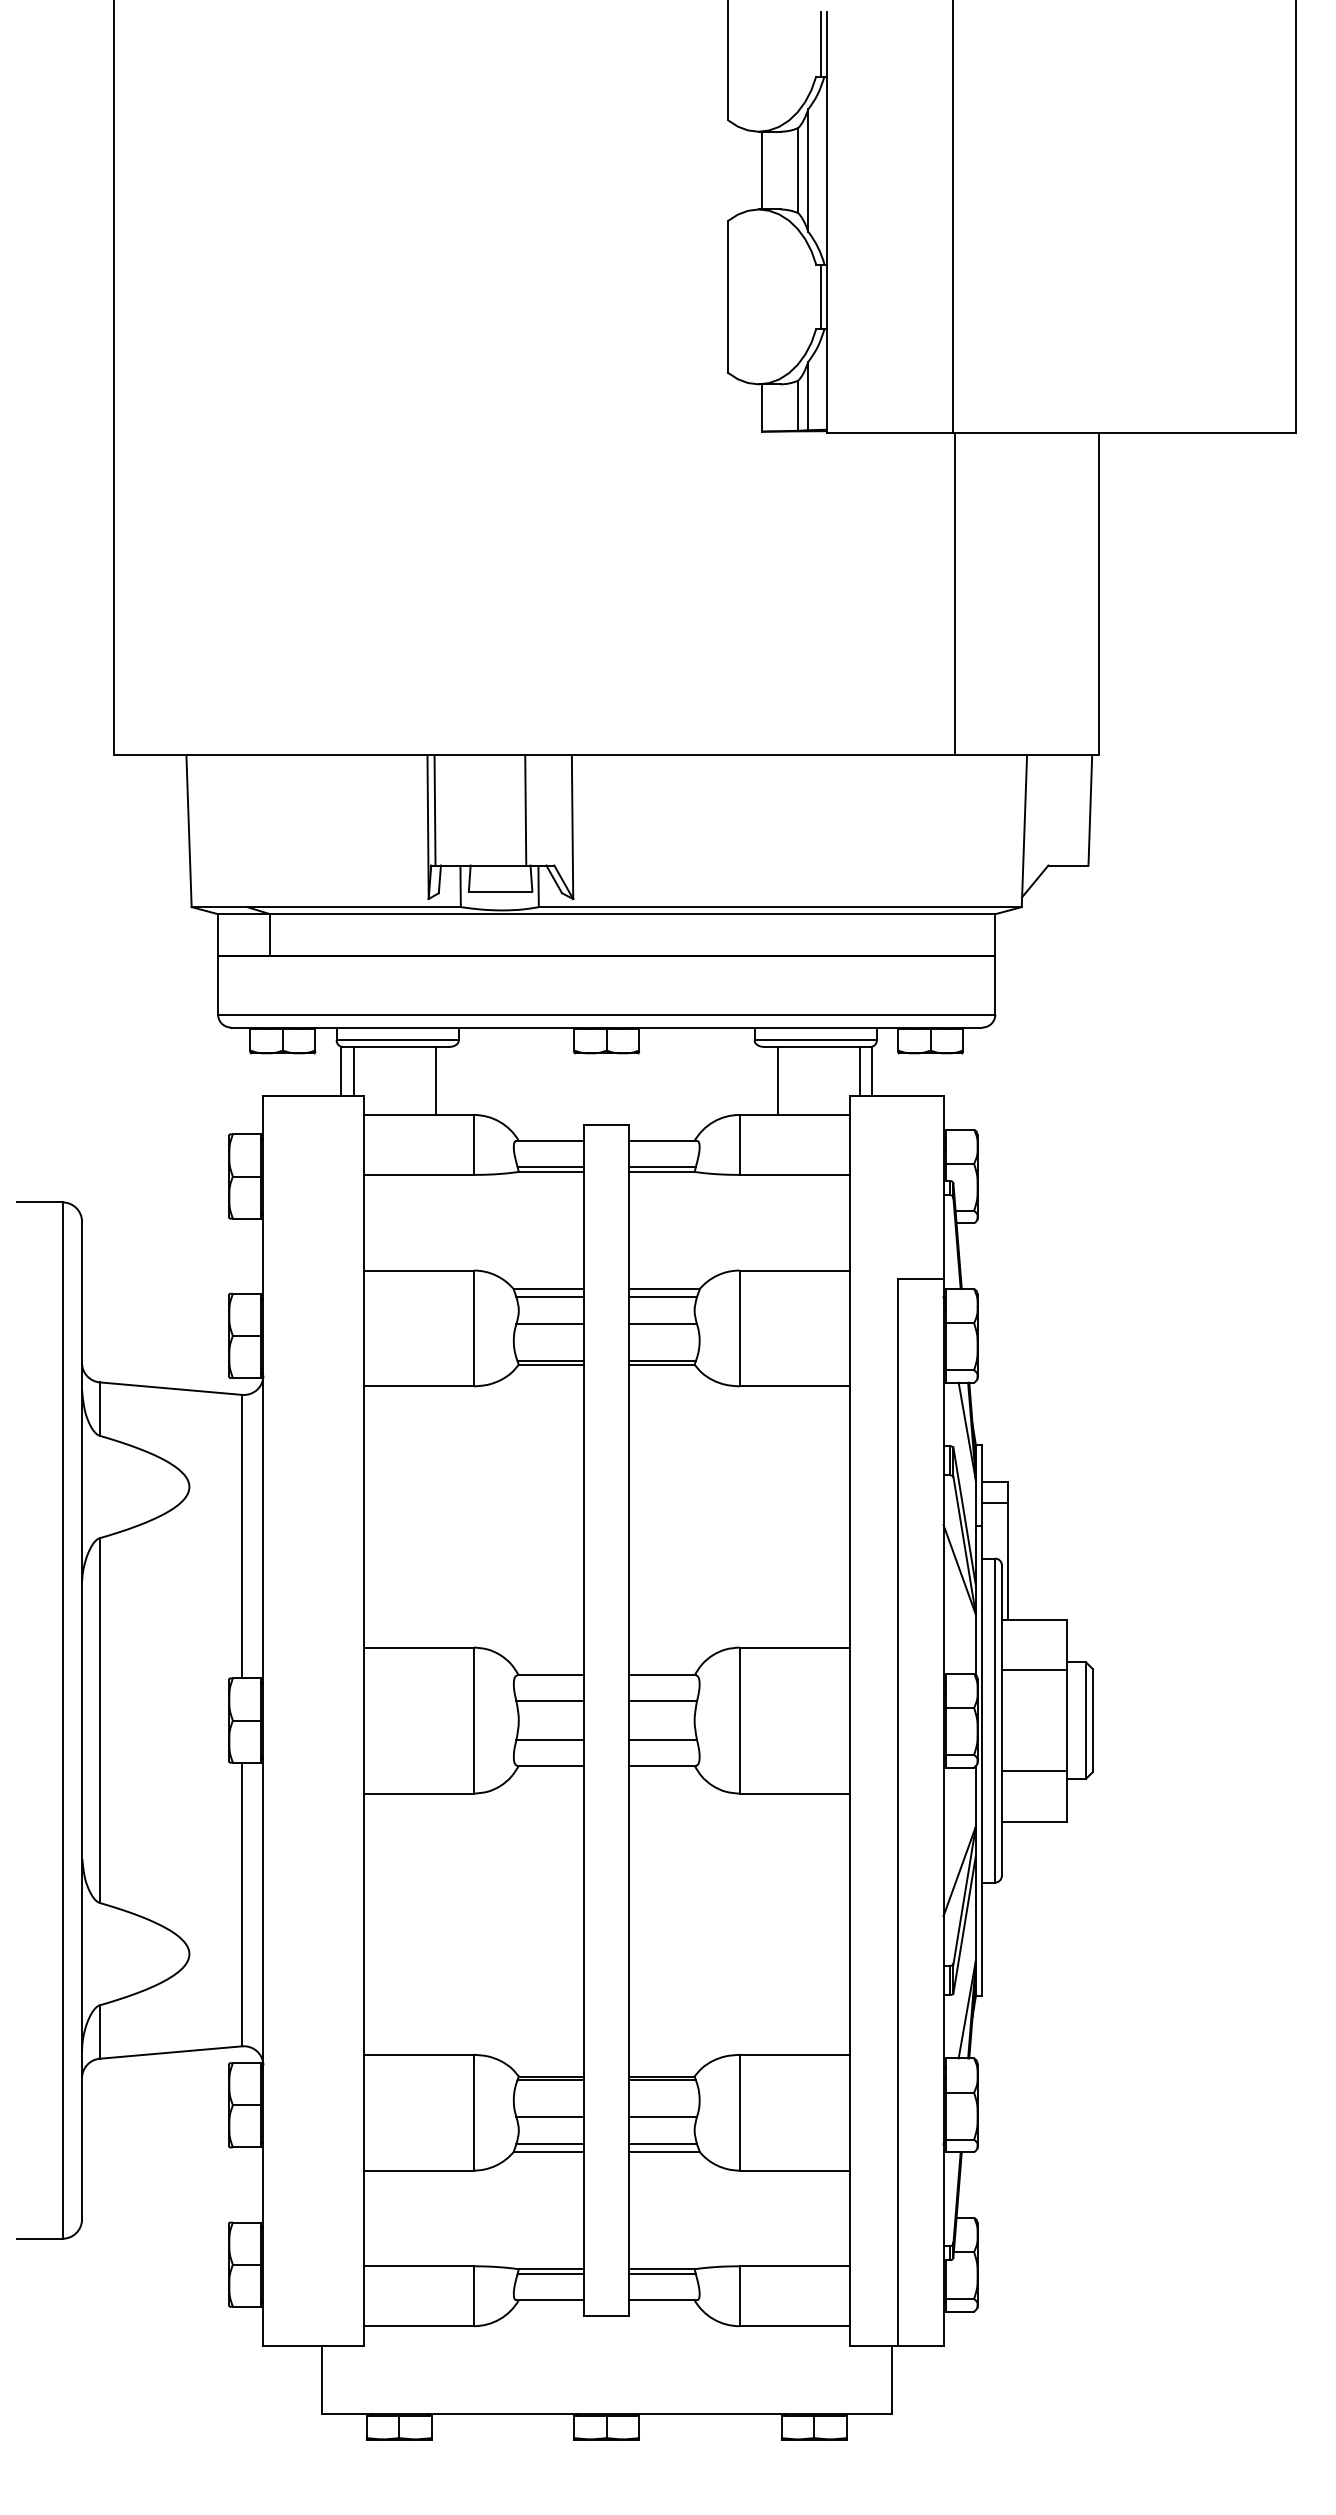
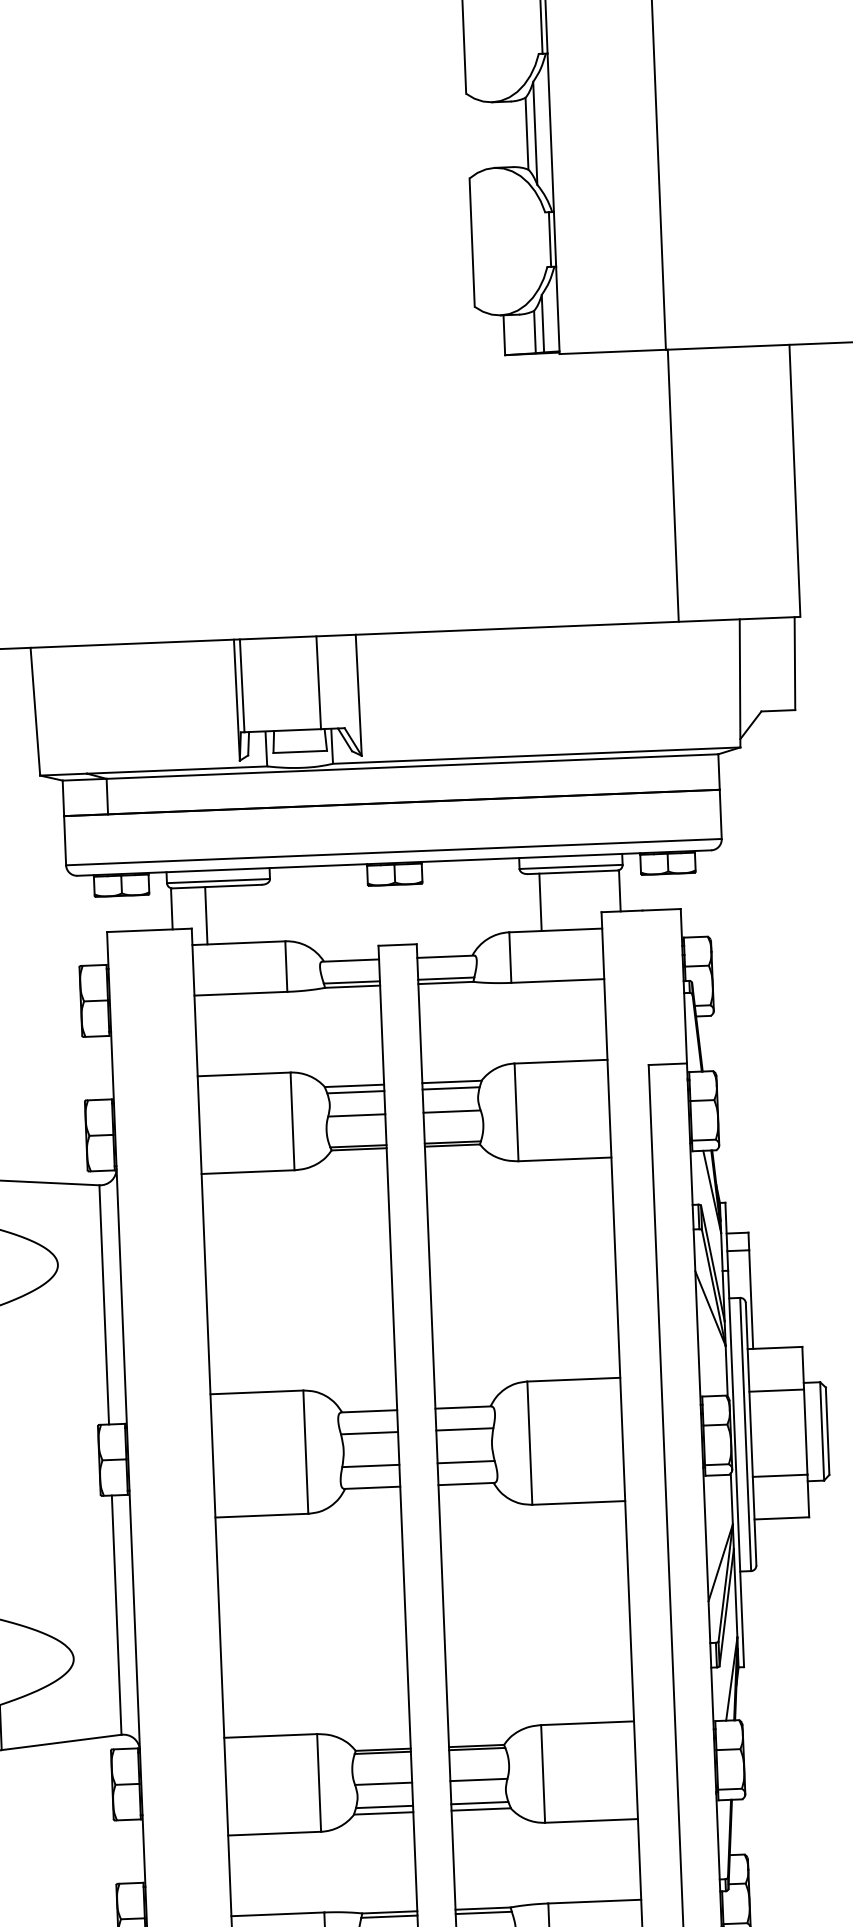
line: (761, 170) -> (495, 134), removed
line: (353, 1070) -> (182, 907), removed
line: (859, 1070) -> (609, 890), removed
line: (435, 1080) -> (206, 915), moved

